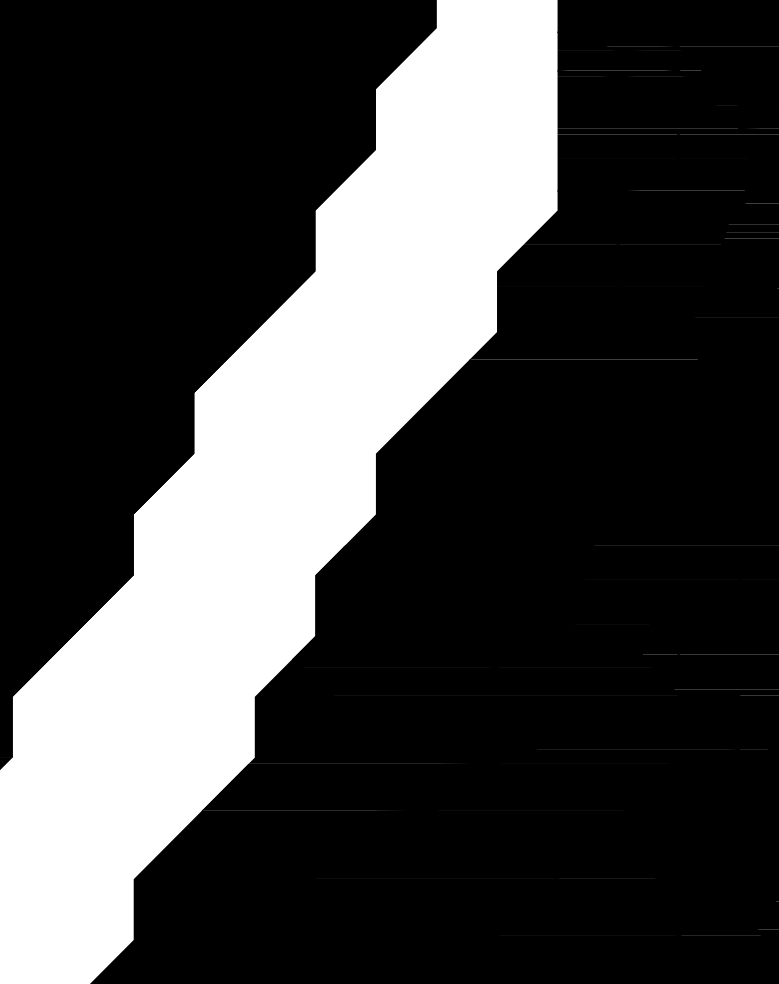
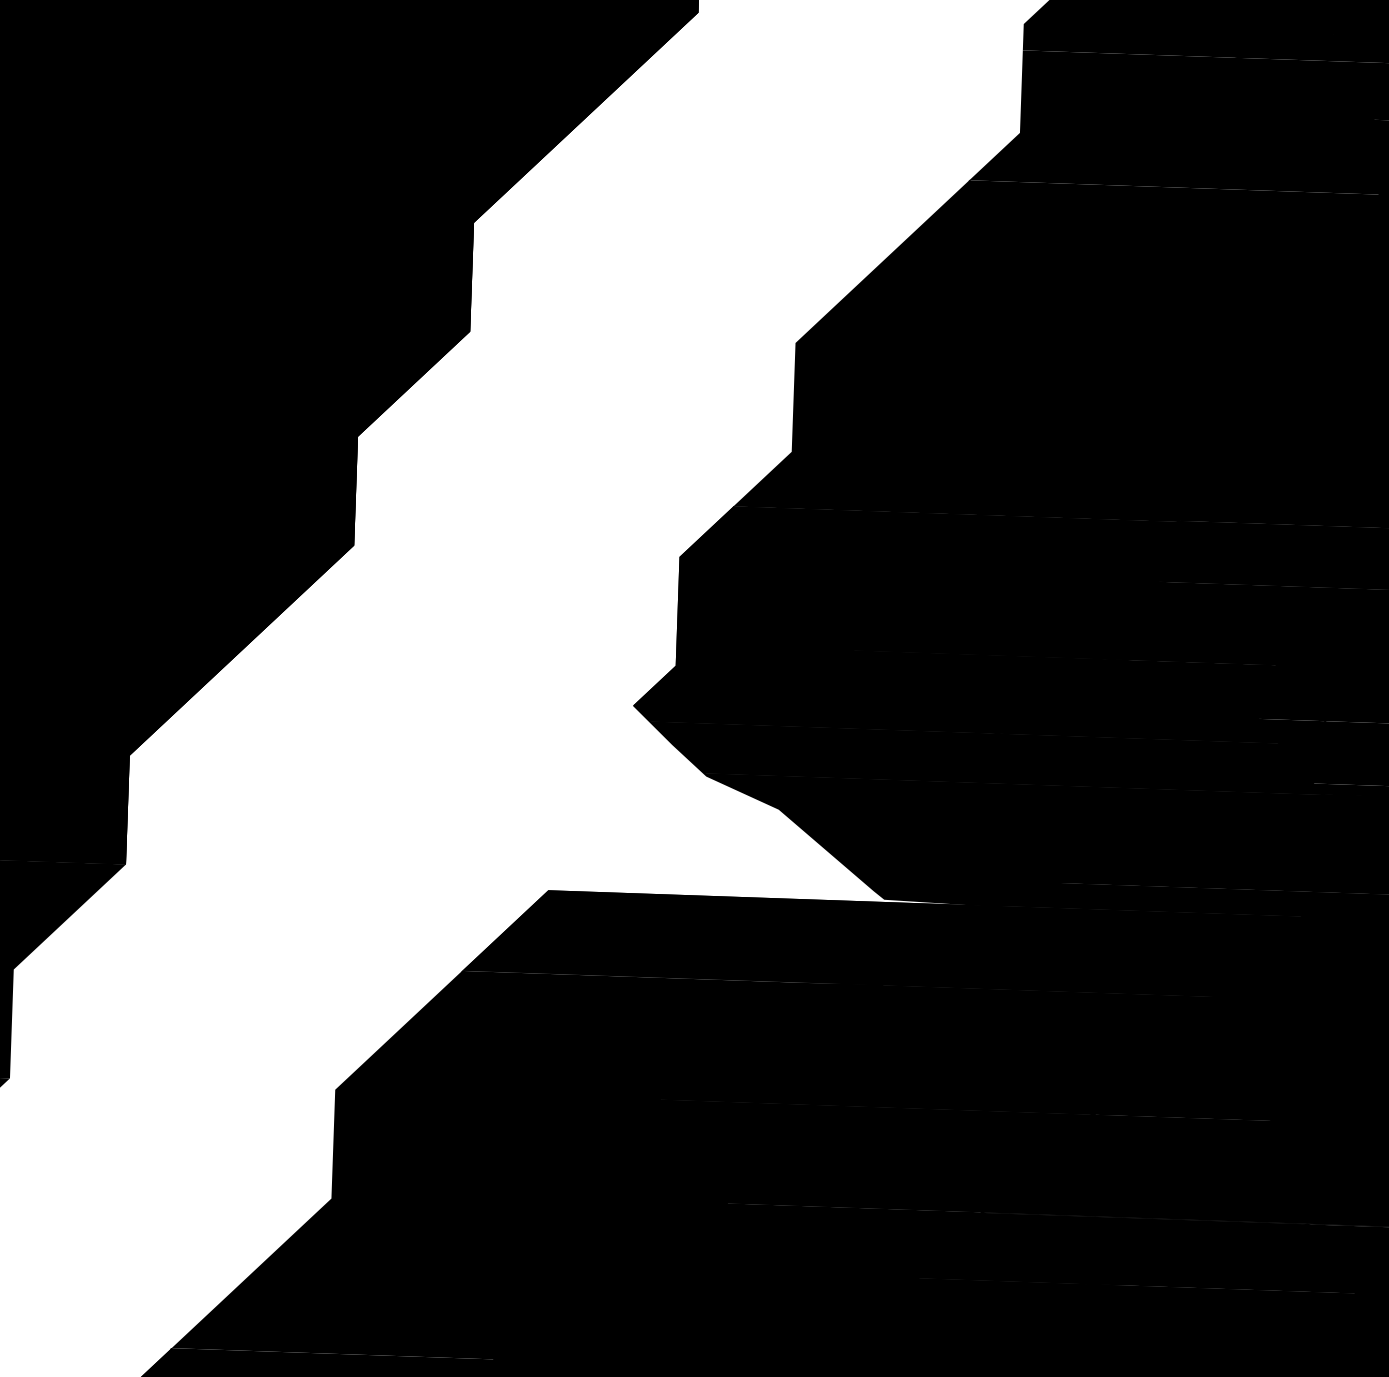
fill: (372, 699) -> (774, 782), removed

